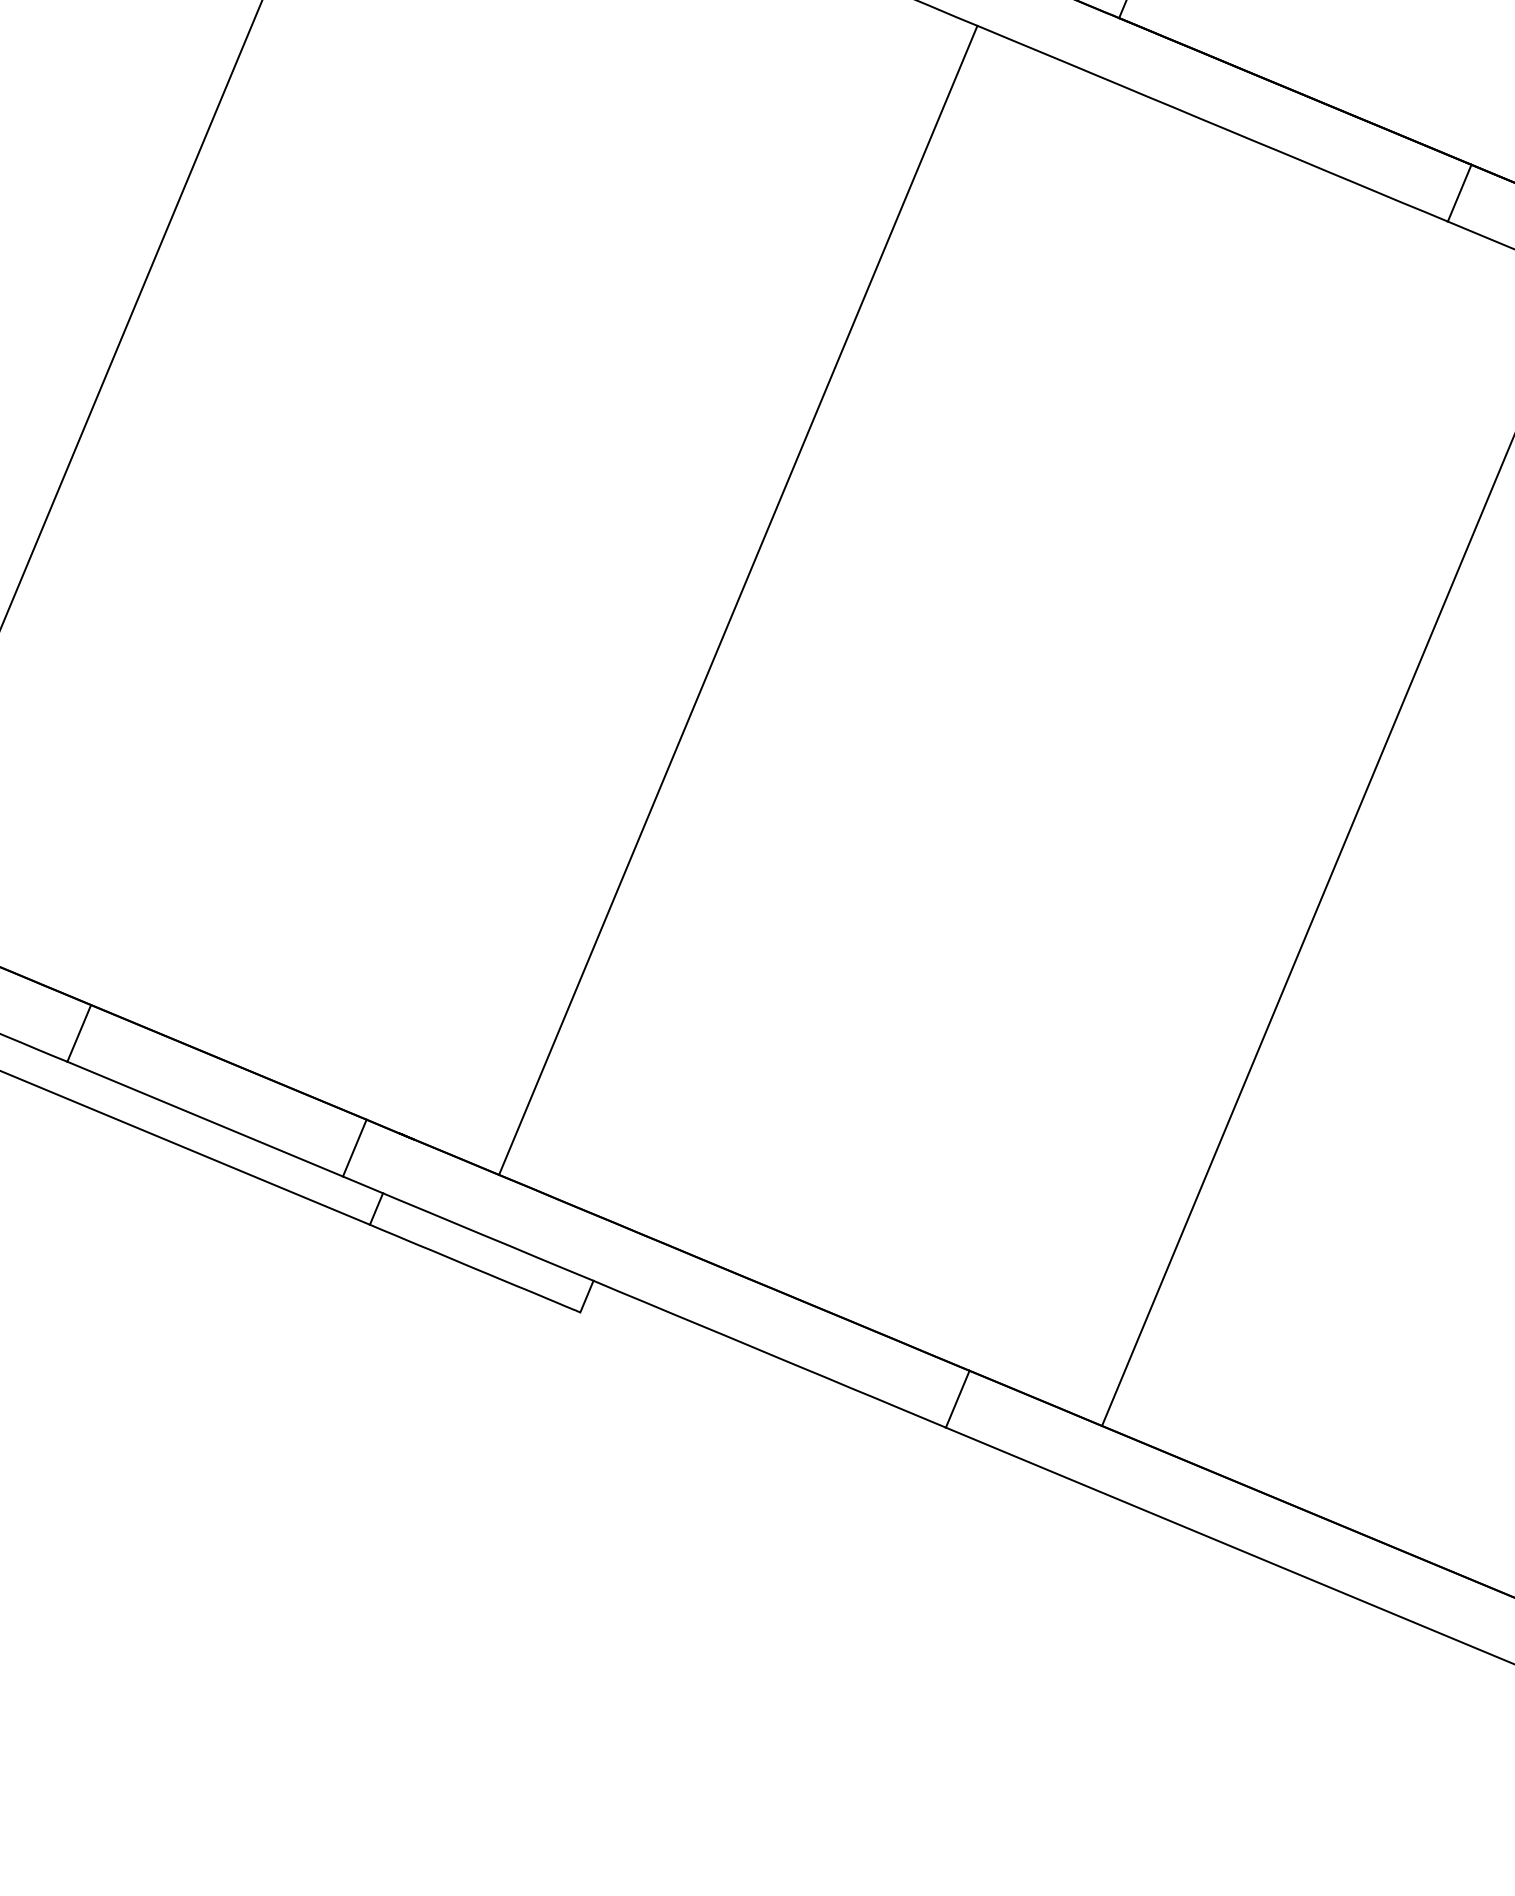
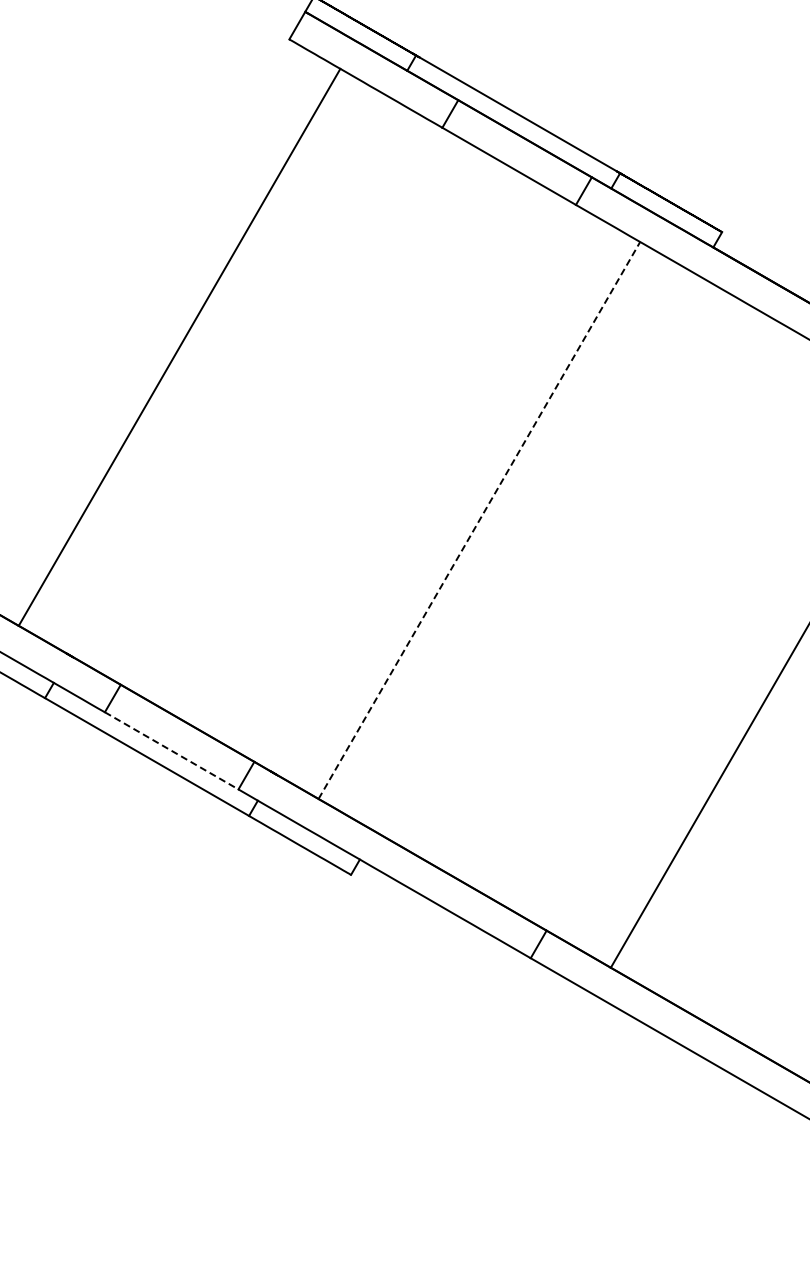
line: (738, 600) -> (479, 520), solid -> dashed
line: (206, 1120) -> (172, 751), solid -> dashed

